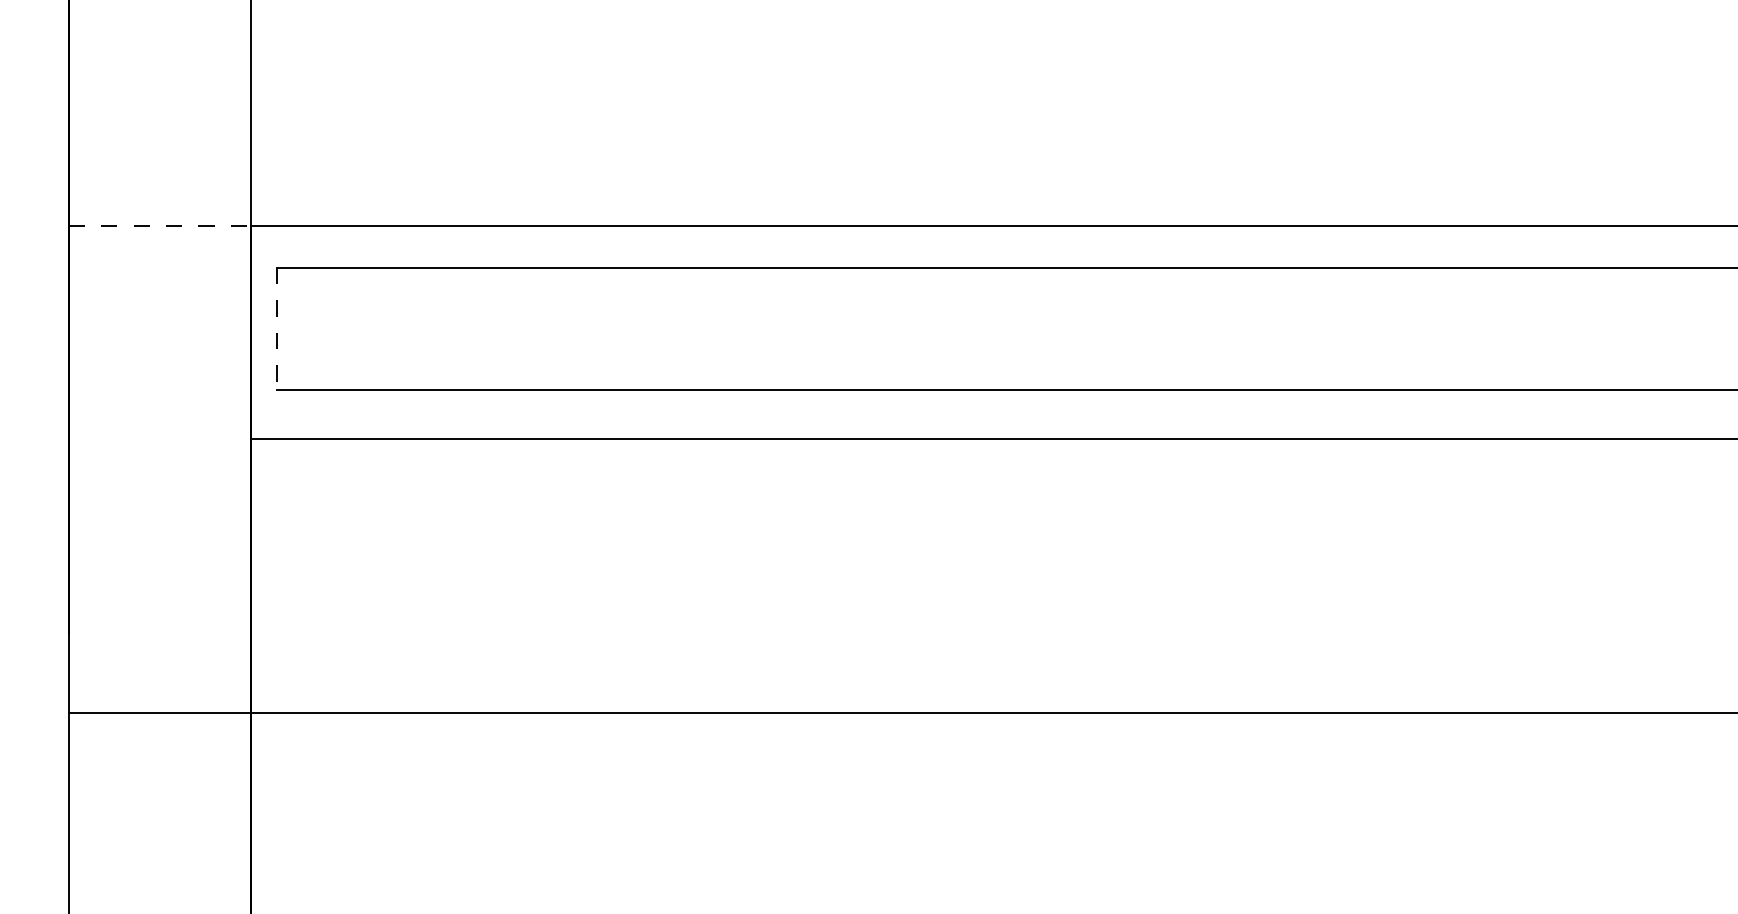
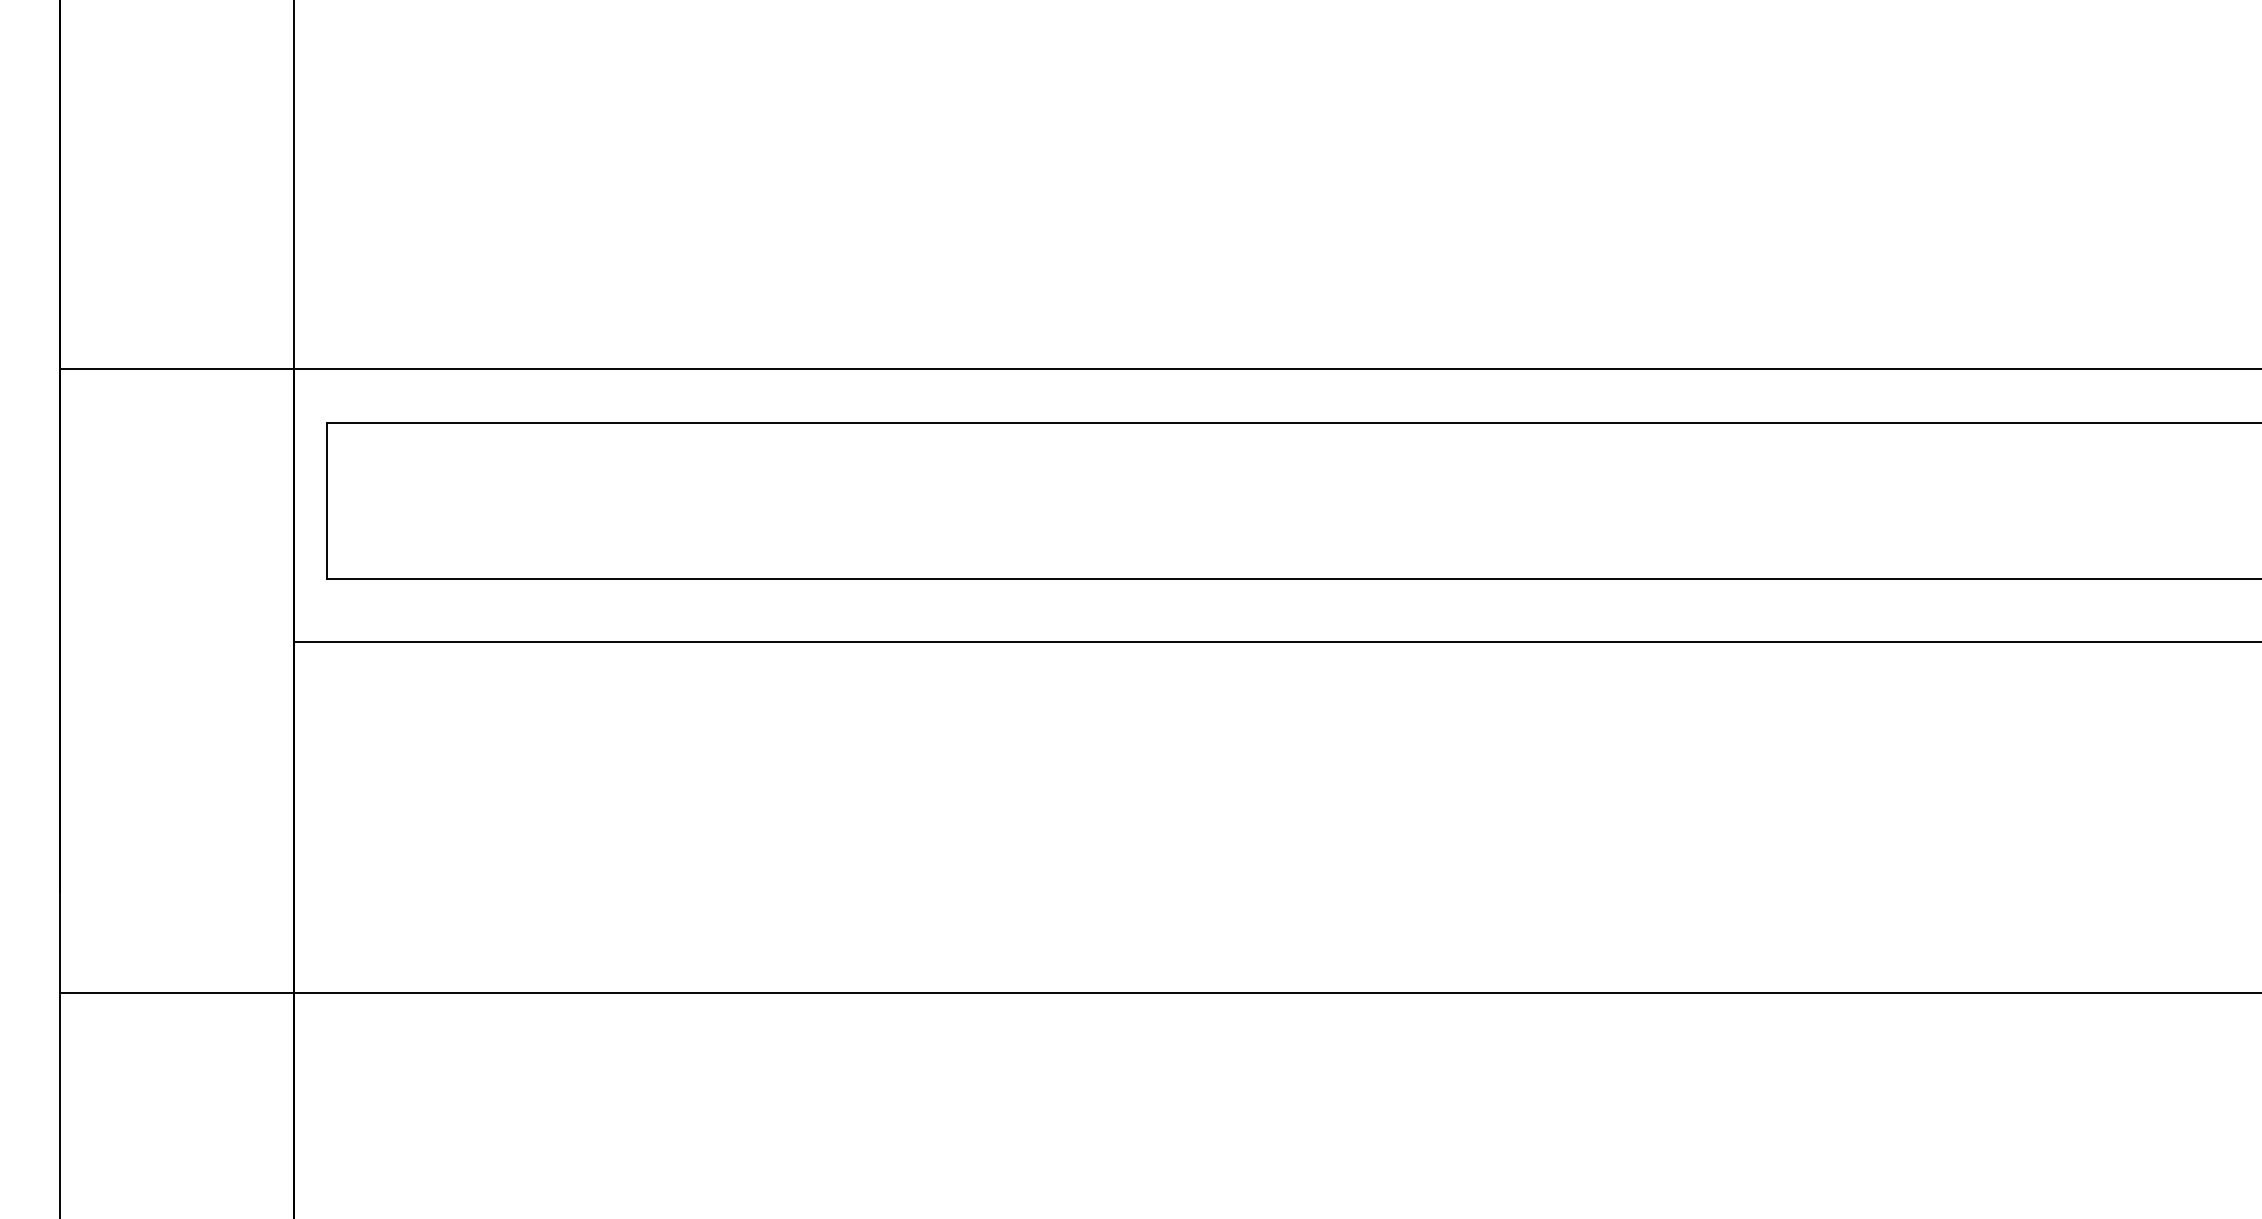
line: (160, 226) -> (177, 369), dashed -> solid
line: (277, 329) -> (327, 501), dashed -> solid

